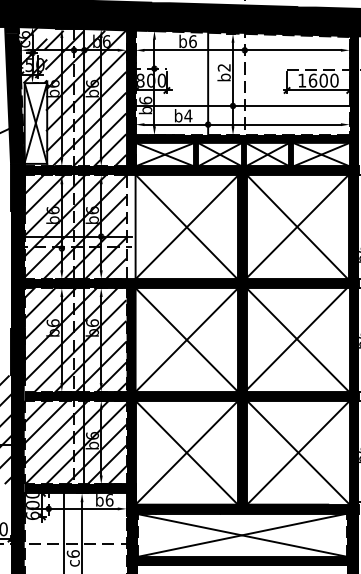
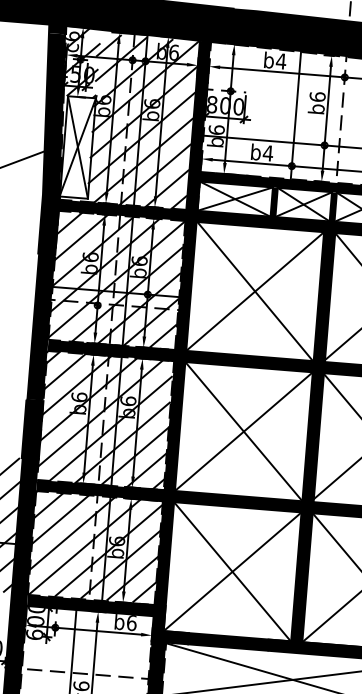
text: (192, 41) -> (280, 61), b6 -> b4
text: (223, 67) -> (316, 96), b2 -> b6
fill: (130, 227) -> (185, 286), added

